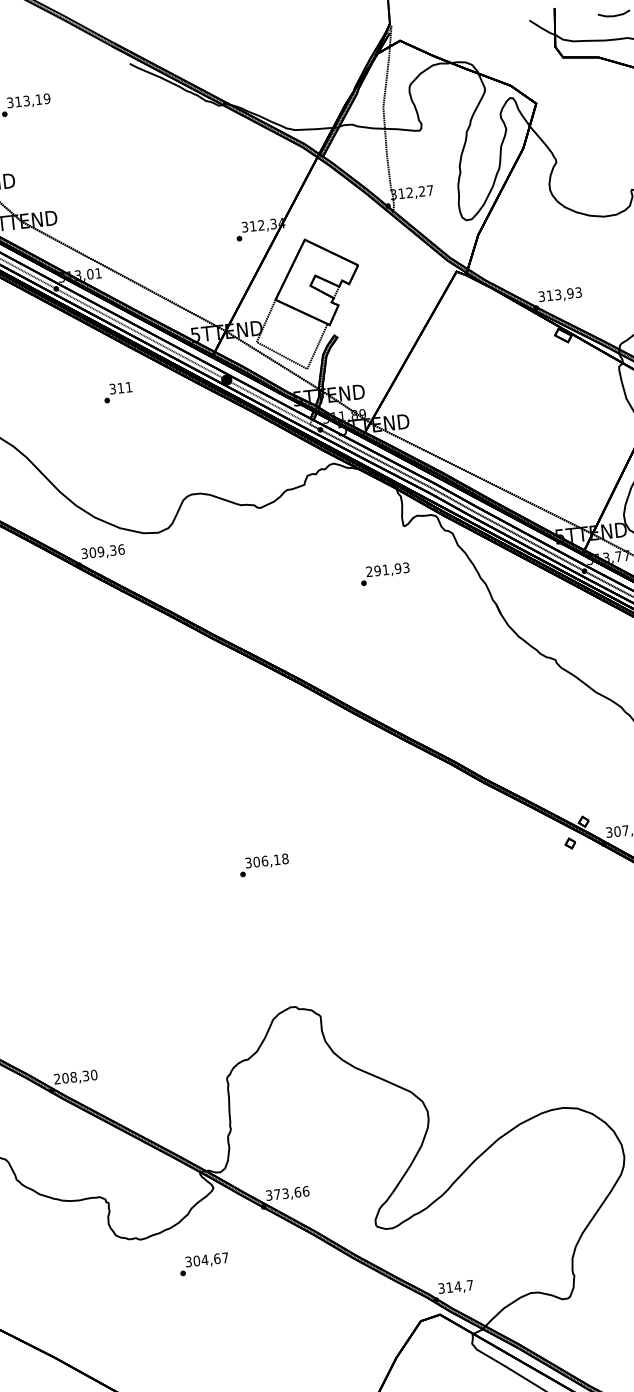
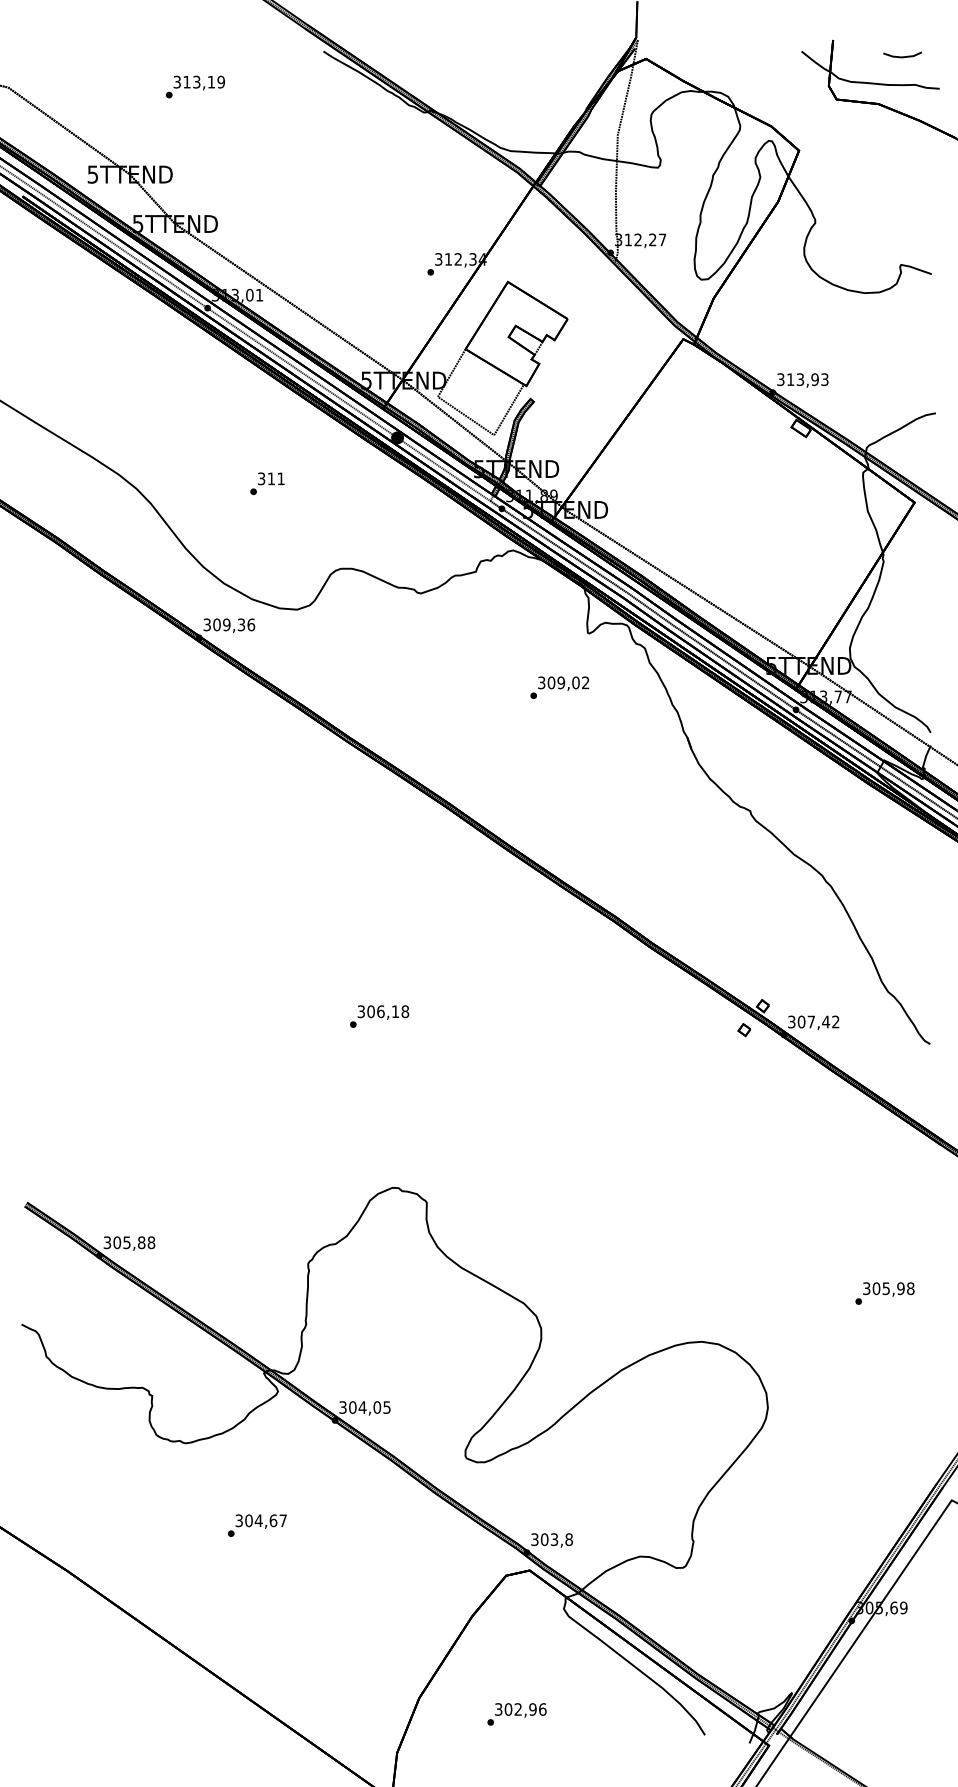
text: (118, 392) -> (267, 483), moved
text: (387, 569) -> (563, 682), 291,93 -> 309,02
text: (75, 1076) -> (129, 1242), 208,30 -> 305,88
text: (291, 1193) -> (369, 1407), 373,66 -> 304,05
text: (204, 1264) -> (257, 1525), moved
text: (459, 1286) -> (556, 1539), 314,7 -> 303,8

